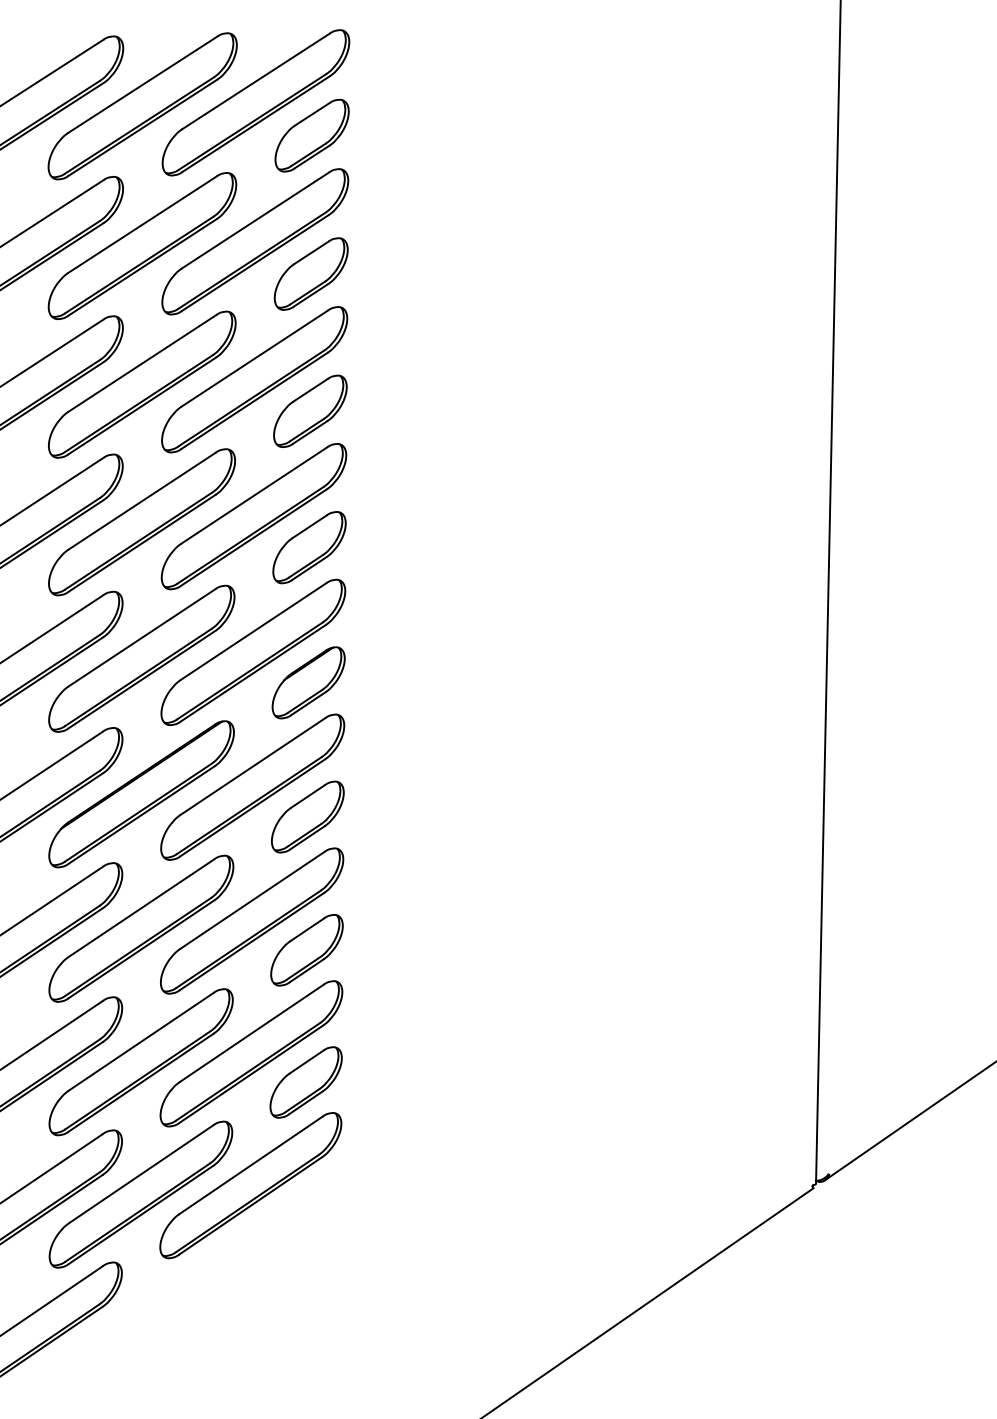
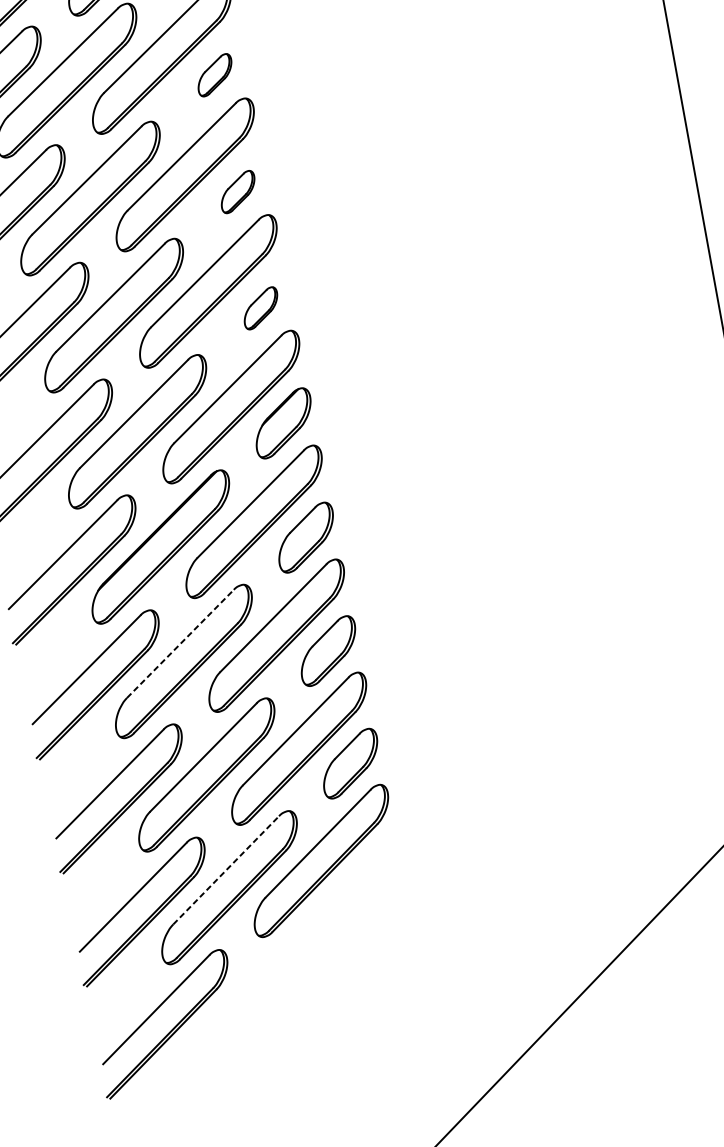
part: (310, 273) -> (214, 74), size x0.6
part: (310, 410) -> (238, 191), size x0.6
part: (309, 547) -> (260, 308), size x0.6
line: (141, 908) -> (180, 644), solid -> dashed
line: (141, 1174) -> (226, 870), solid -> dashed

